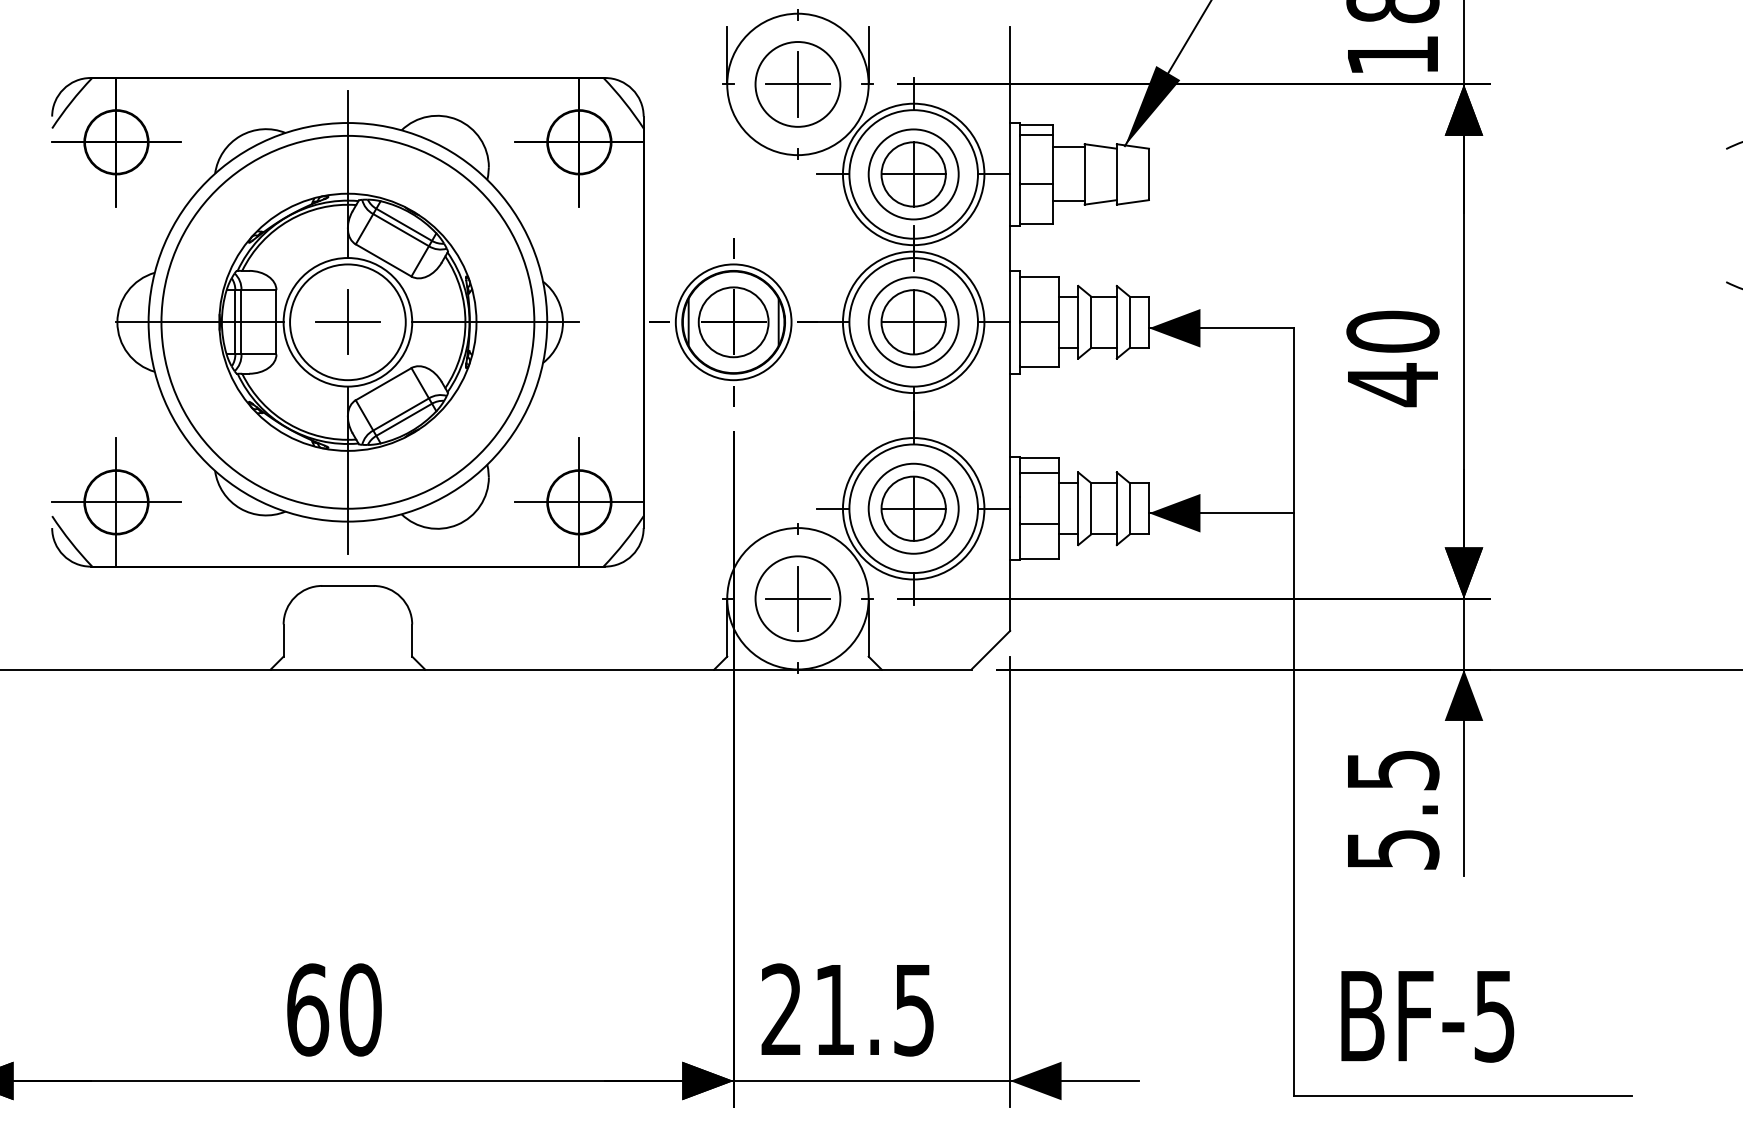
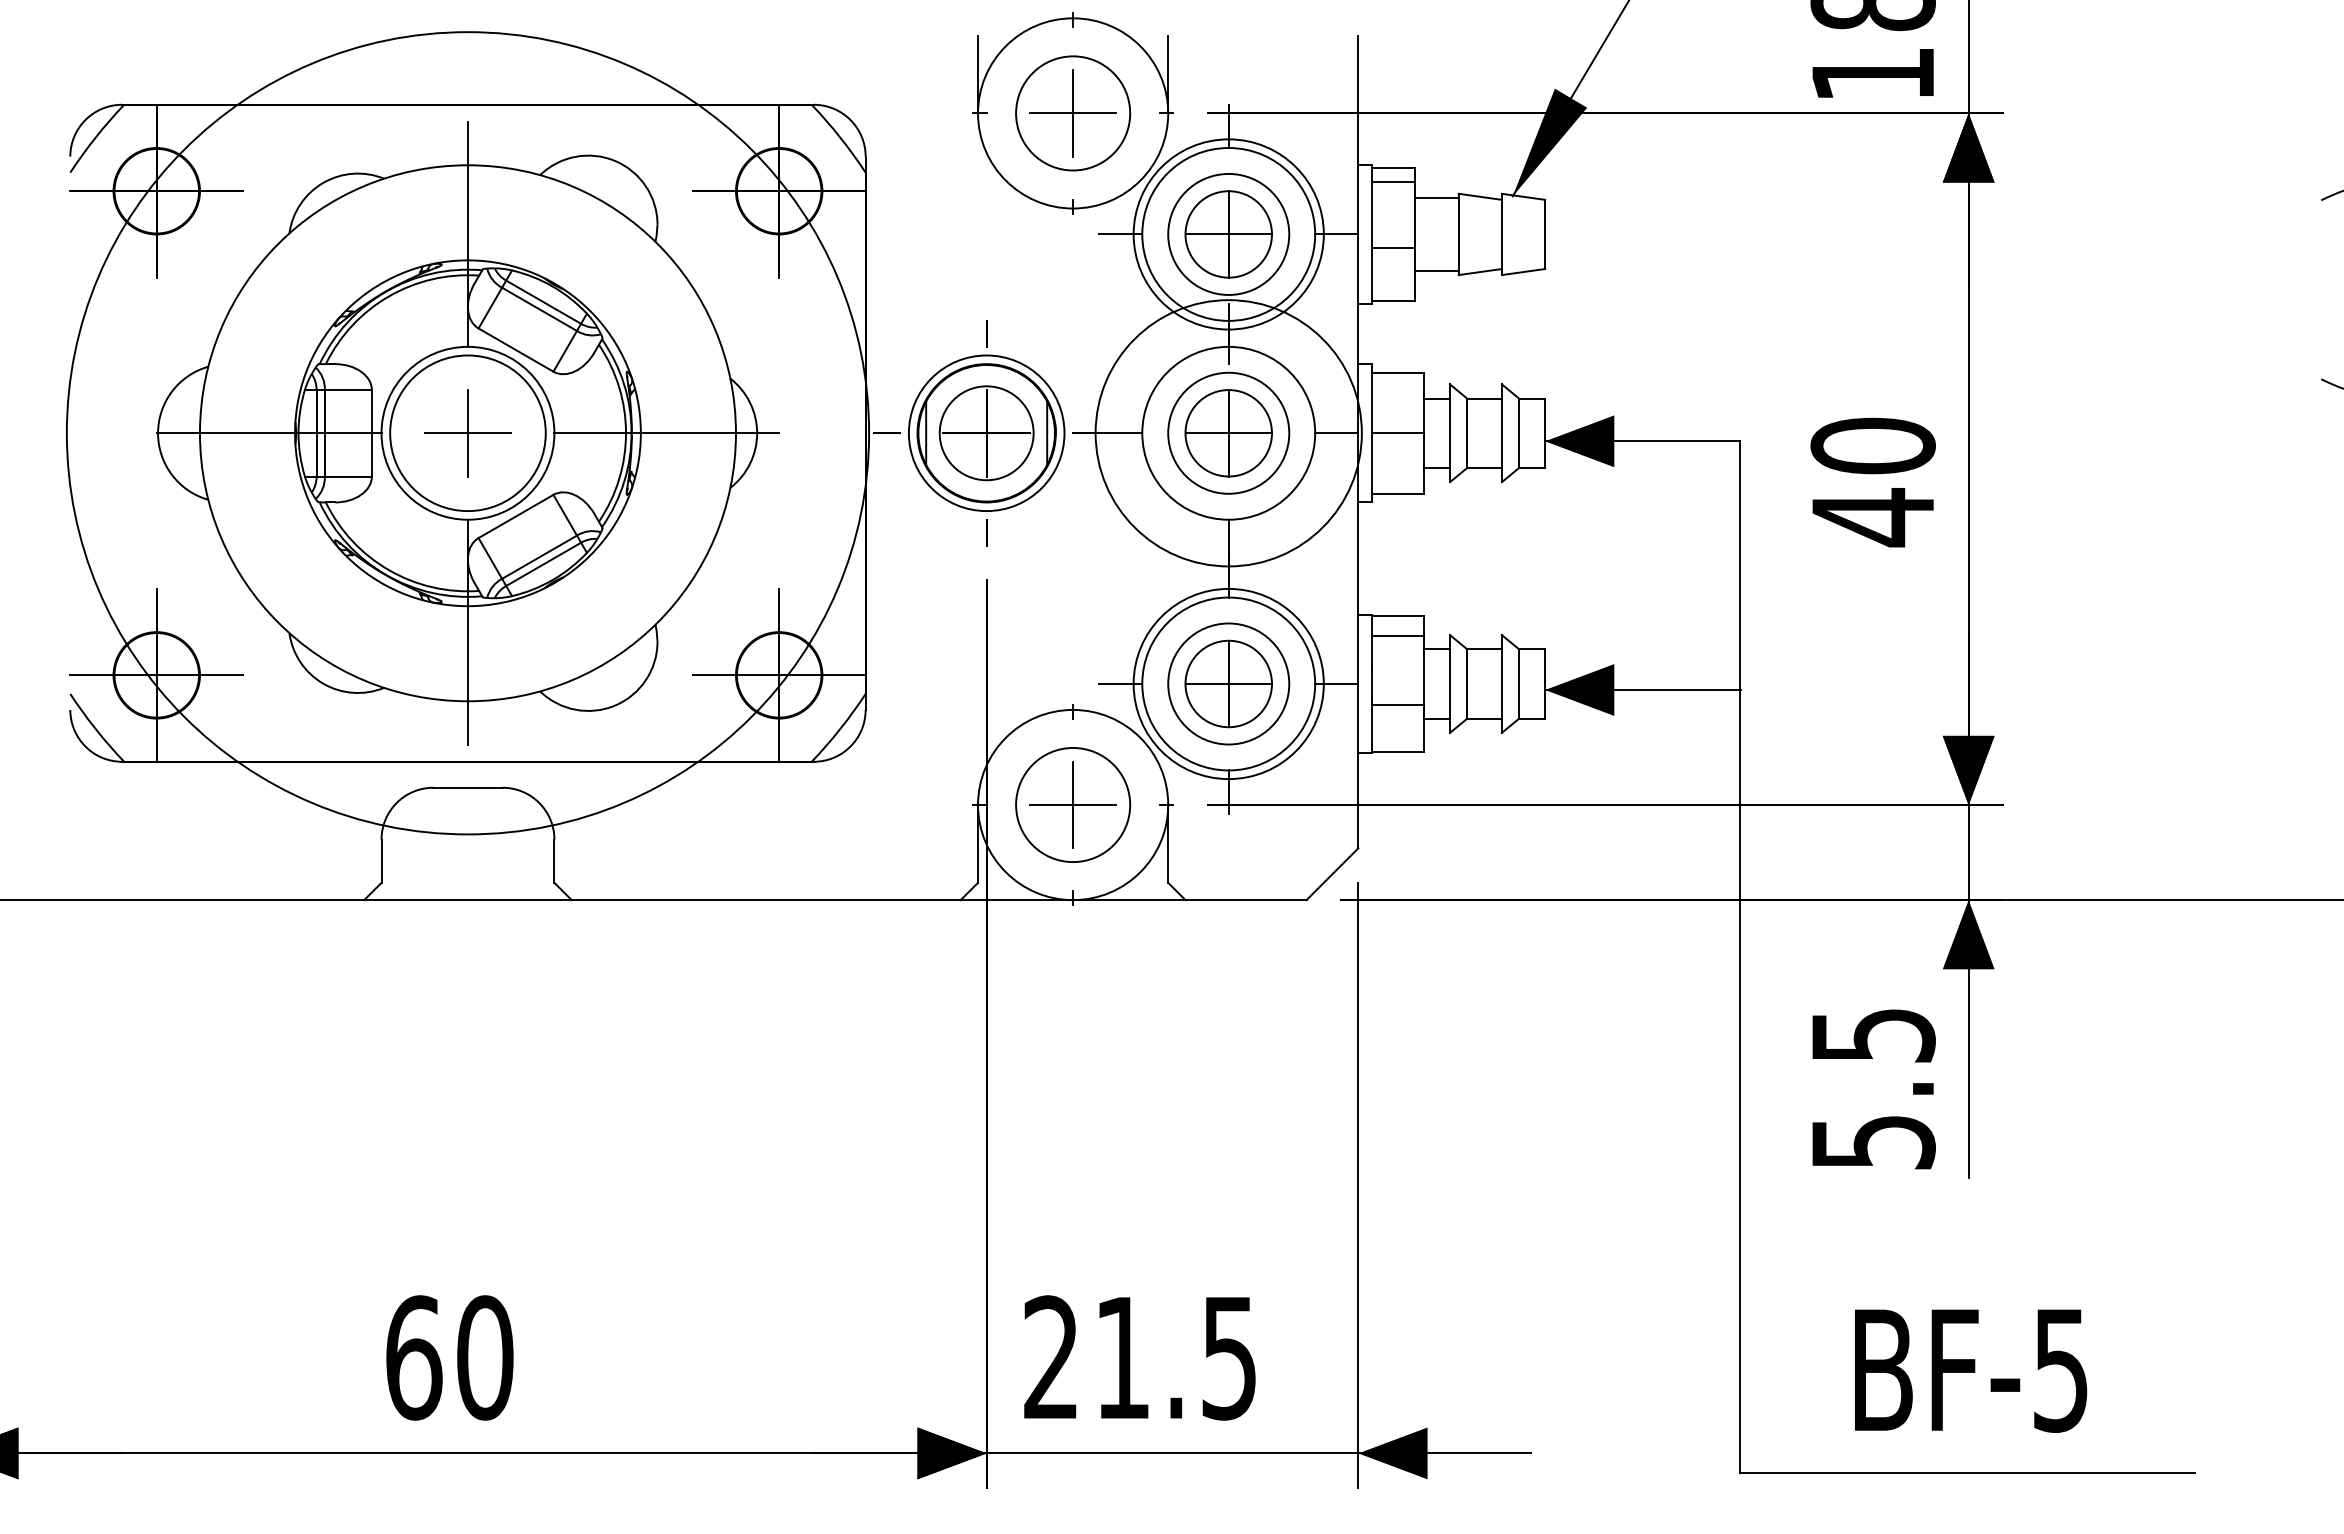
circle: (347, 321) -> (467, 432), size x1.6
circle: (913, 322) -> (1228, 433), size x1.4
text: (1428, 1016) -> (1971, 1370), moved

